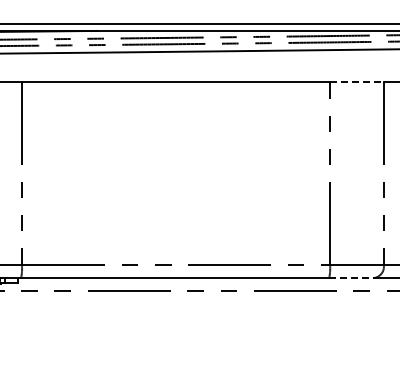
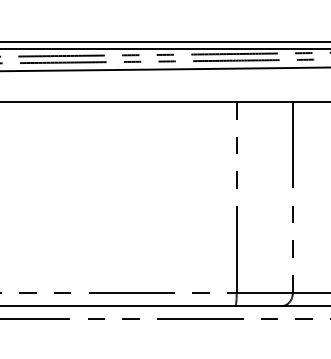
line: (357, 81) -> (265, 101), dashed -> solid
line: (352, 278) -> (259, 306), dashed -> solid

